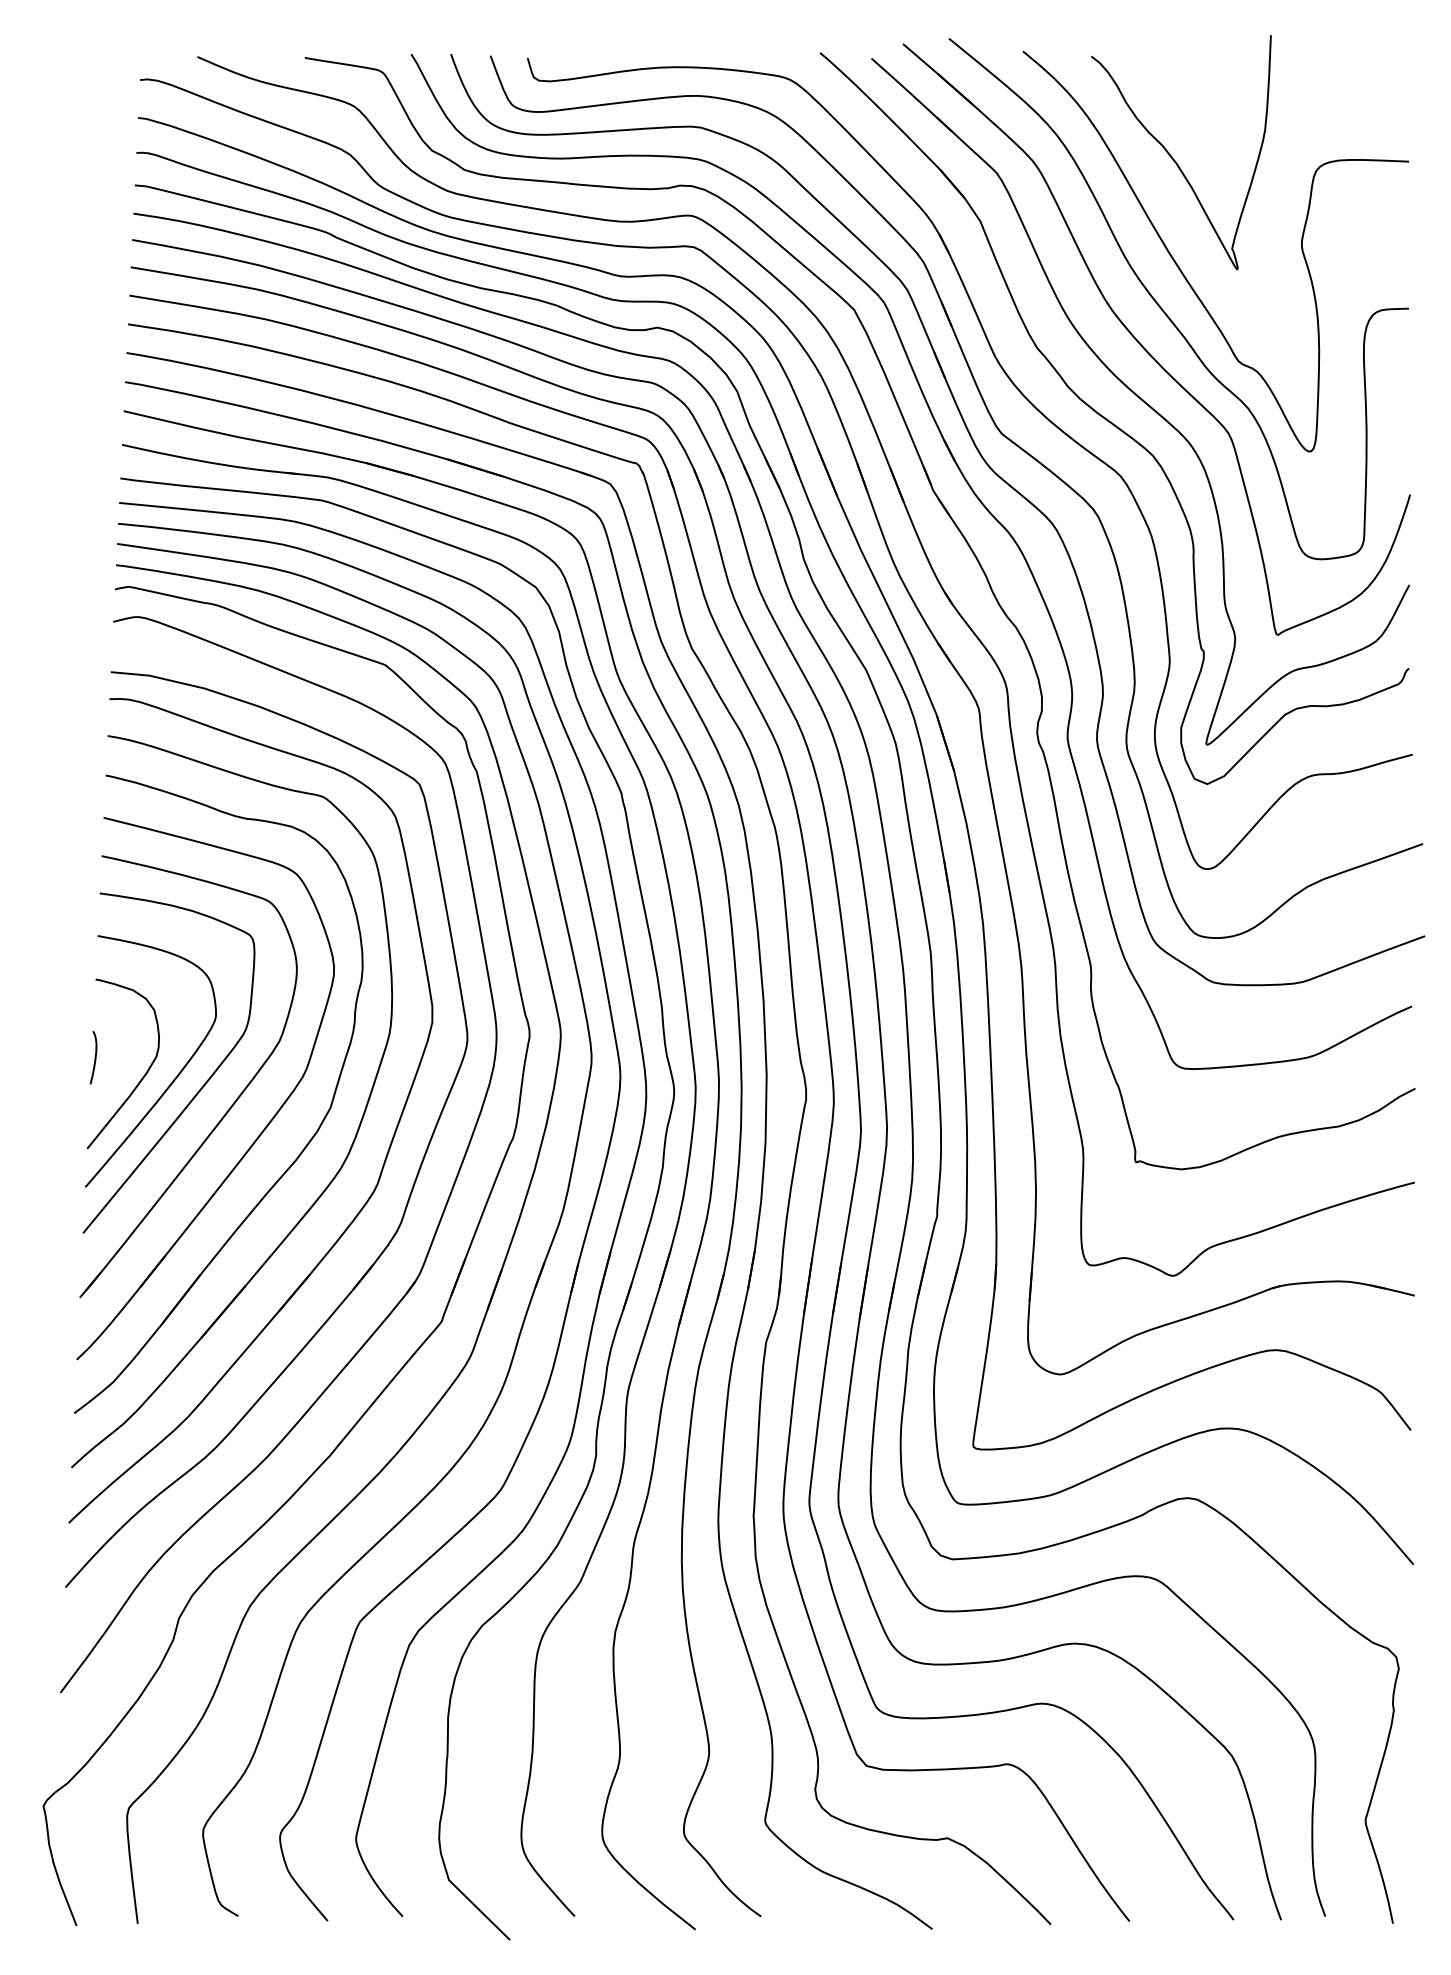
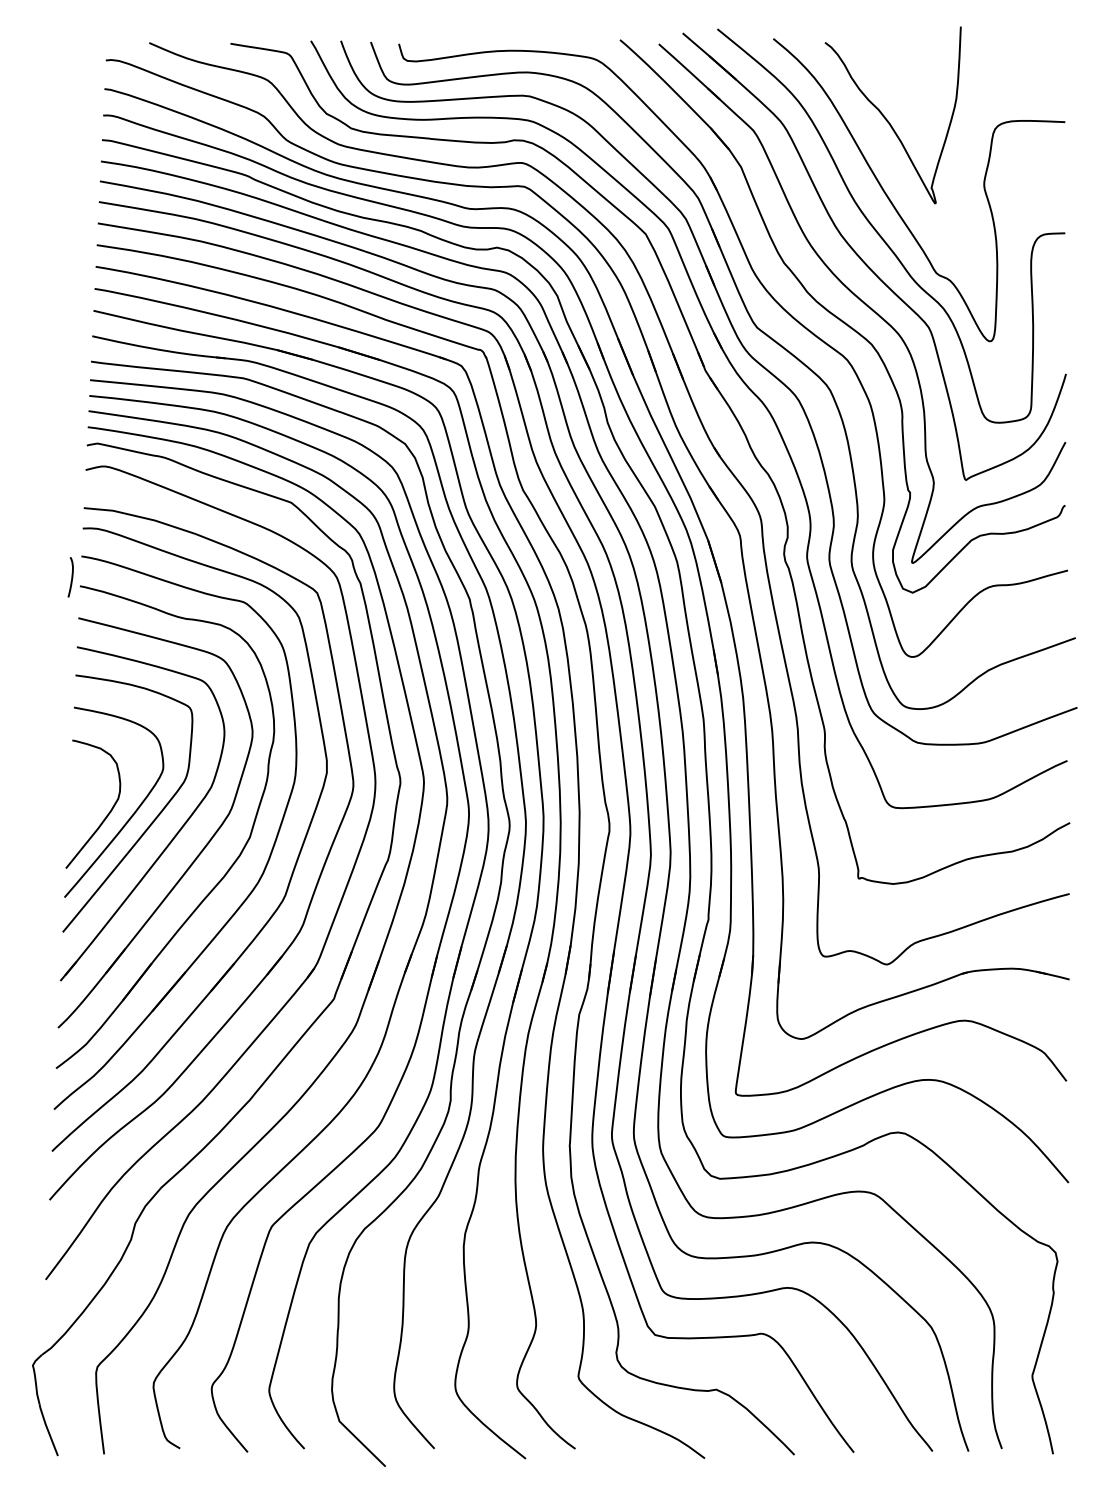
curve: (94, 1057) -> (71, 577), moved

